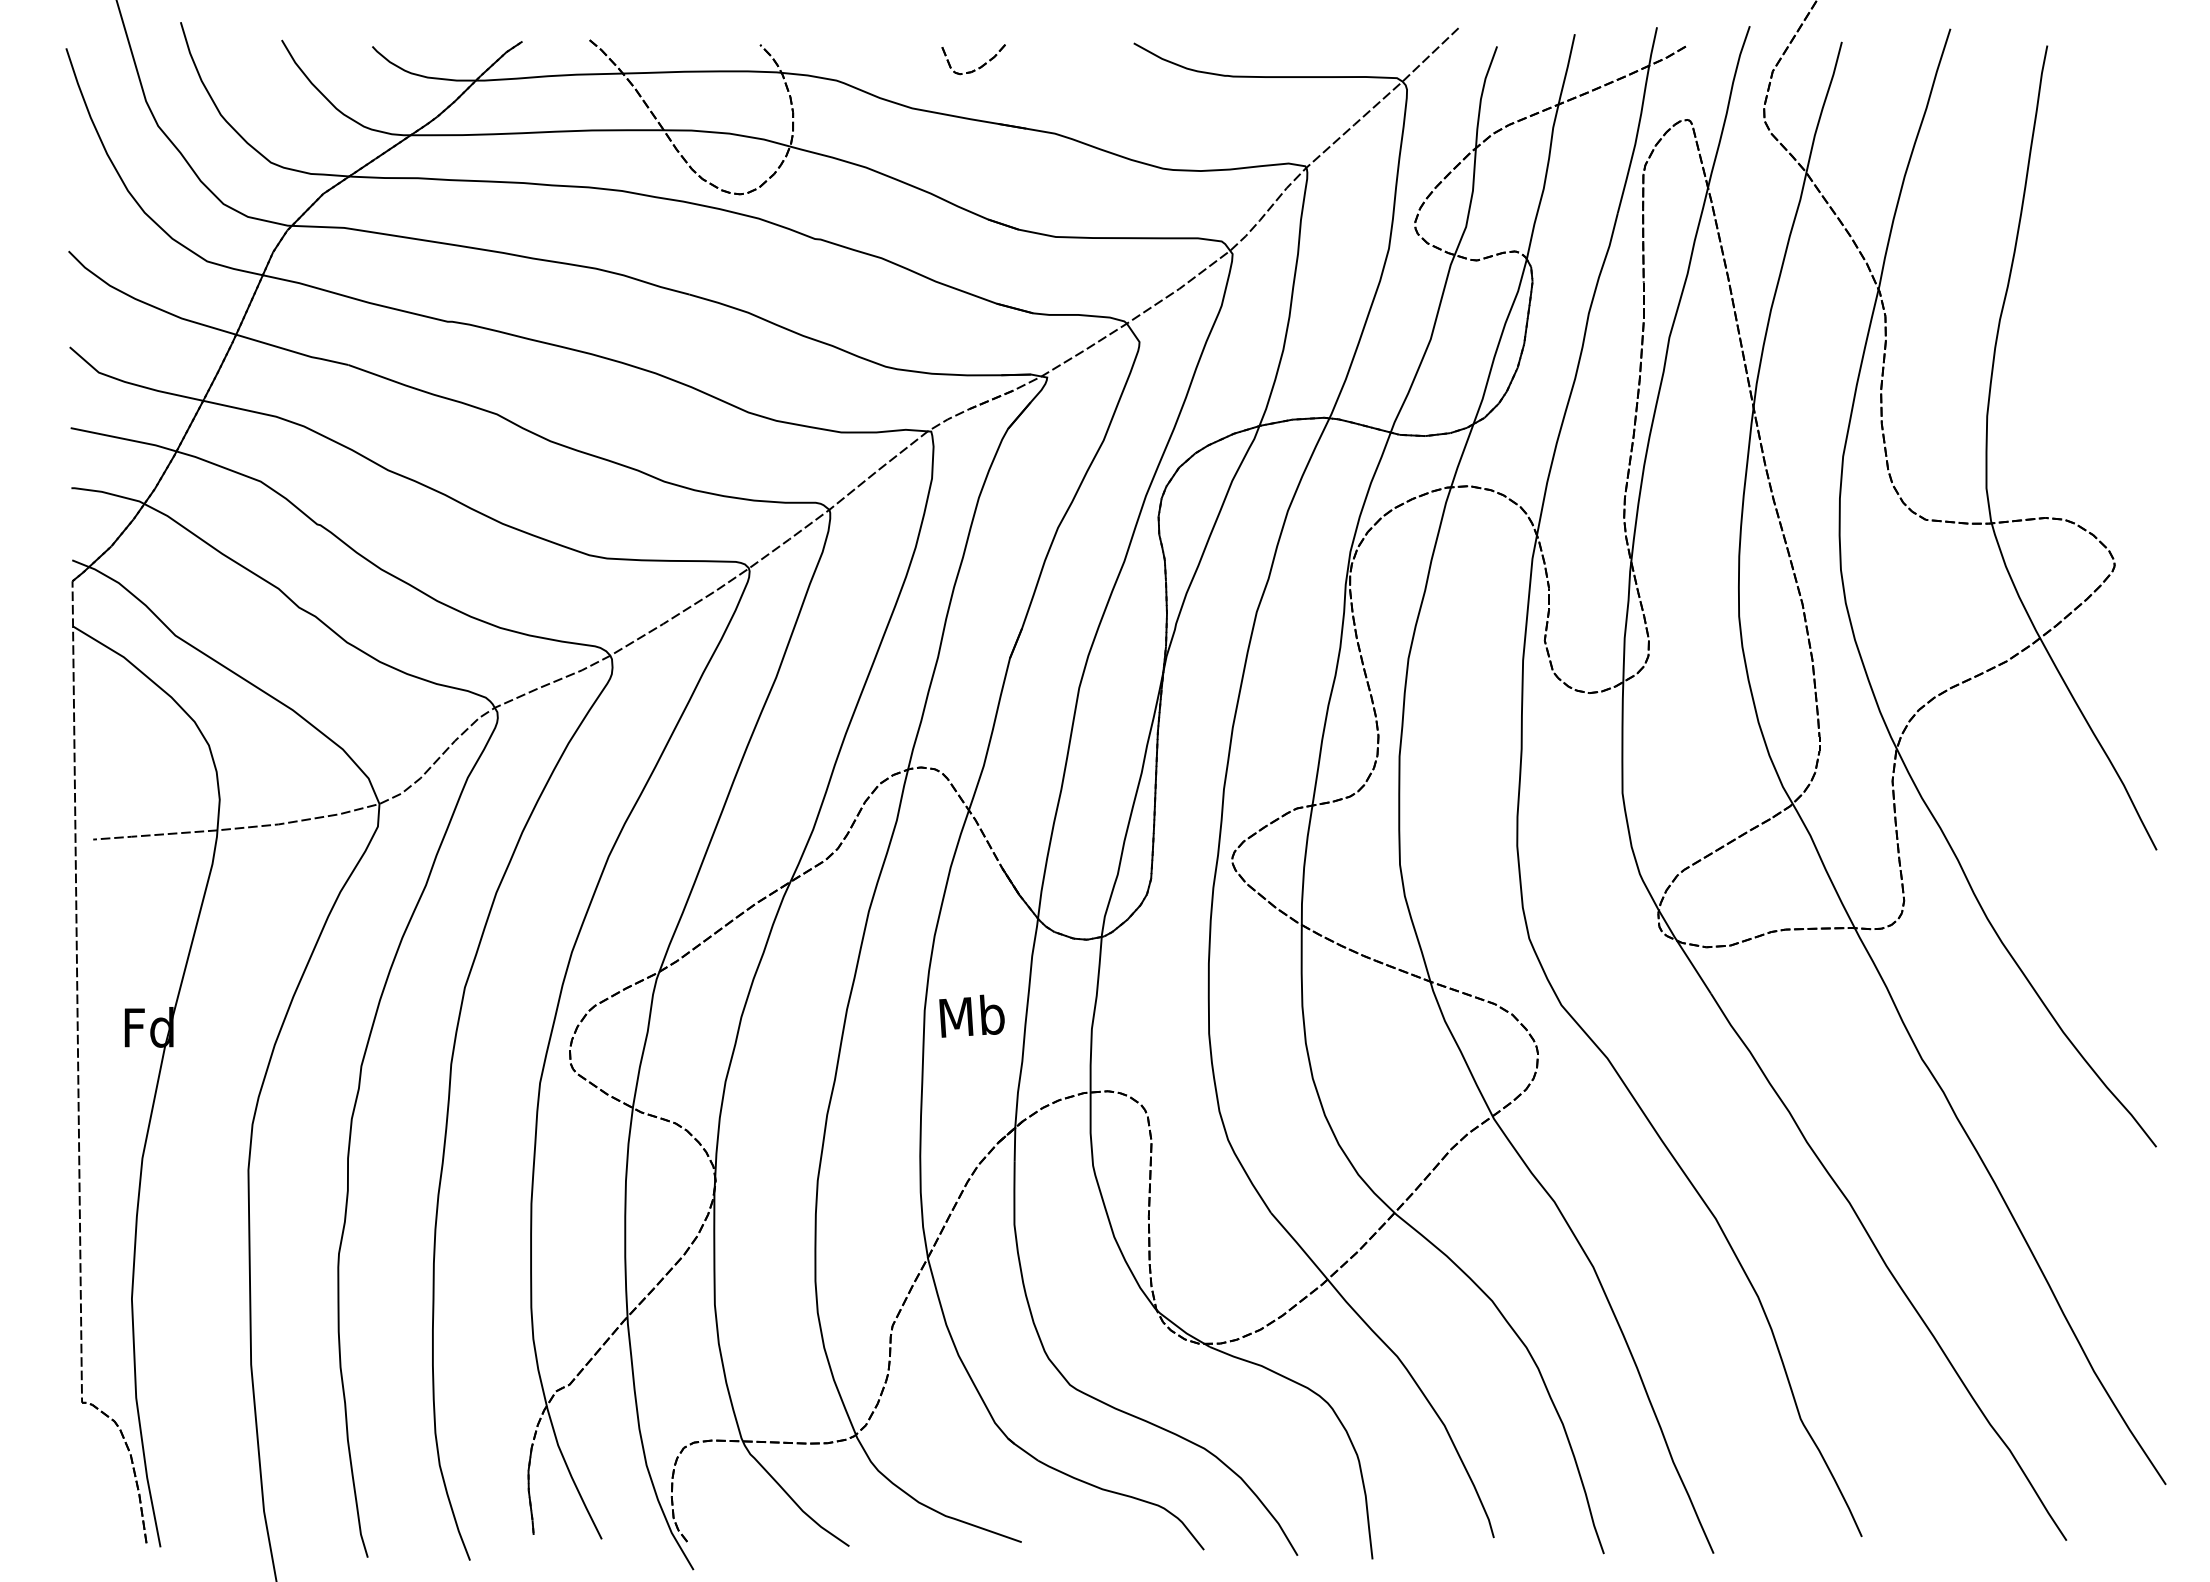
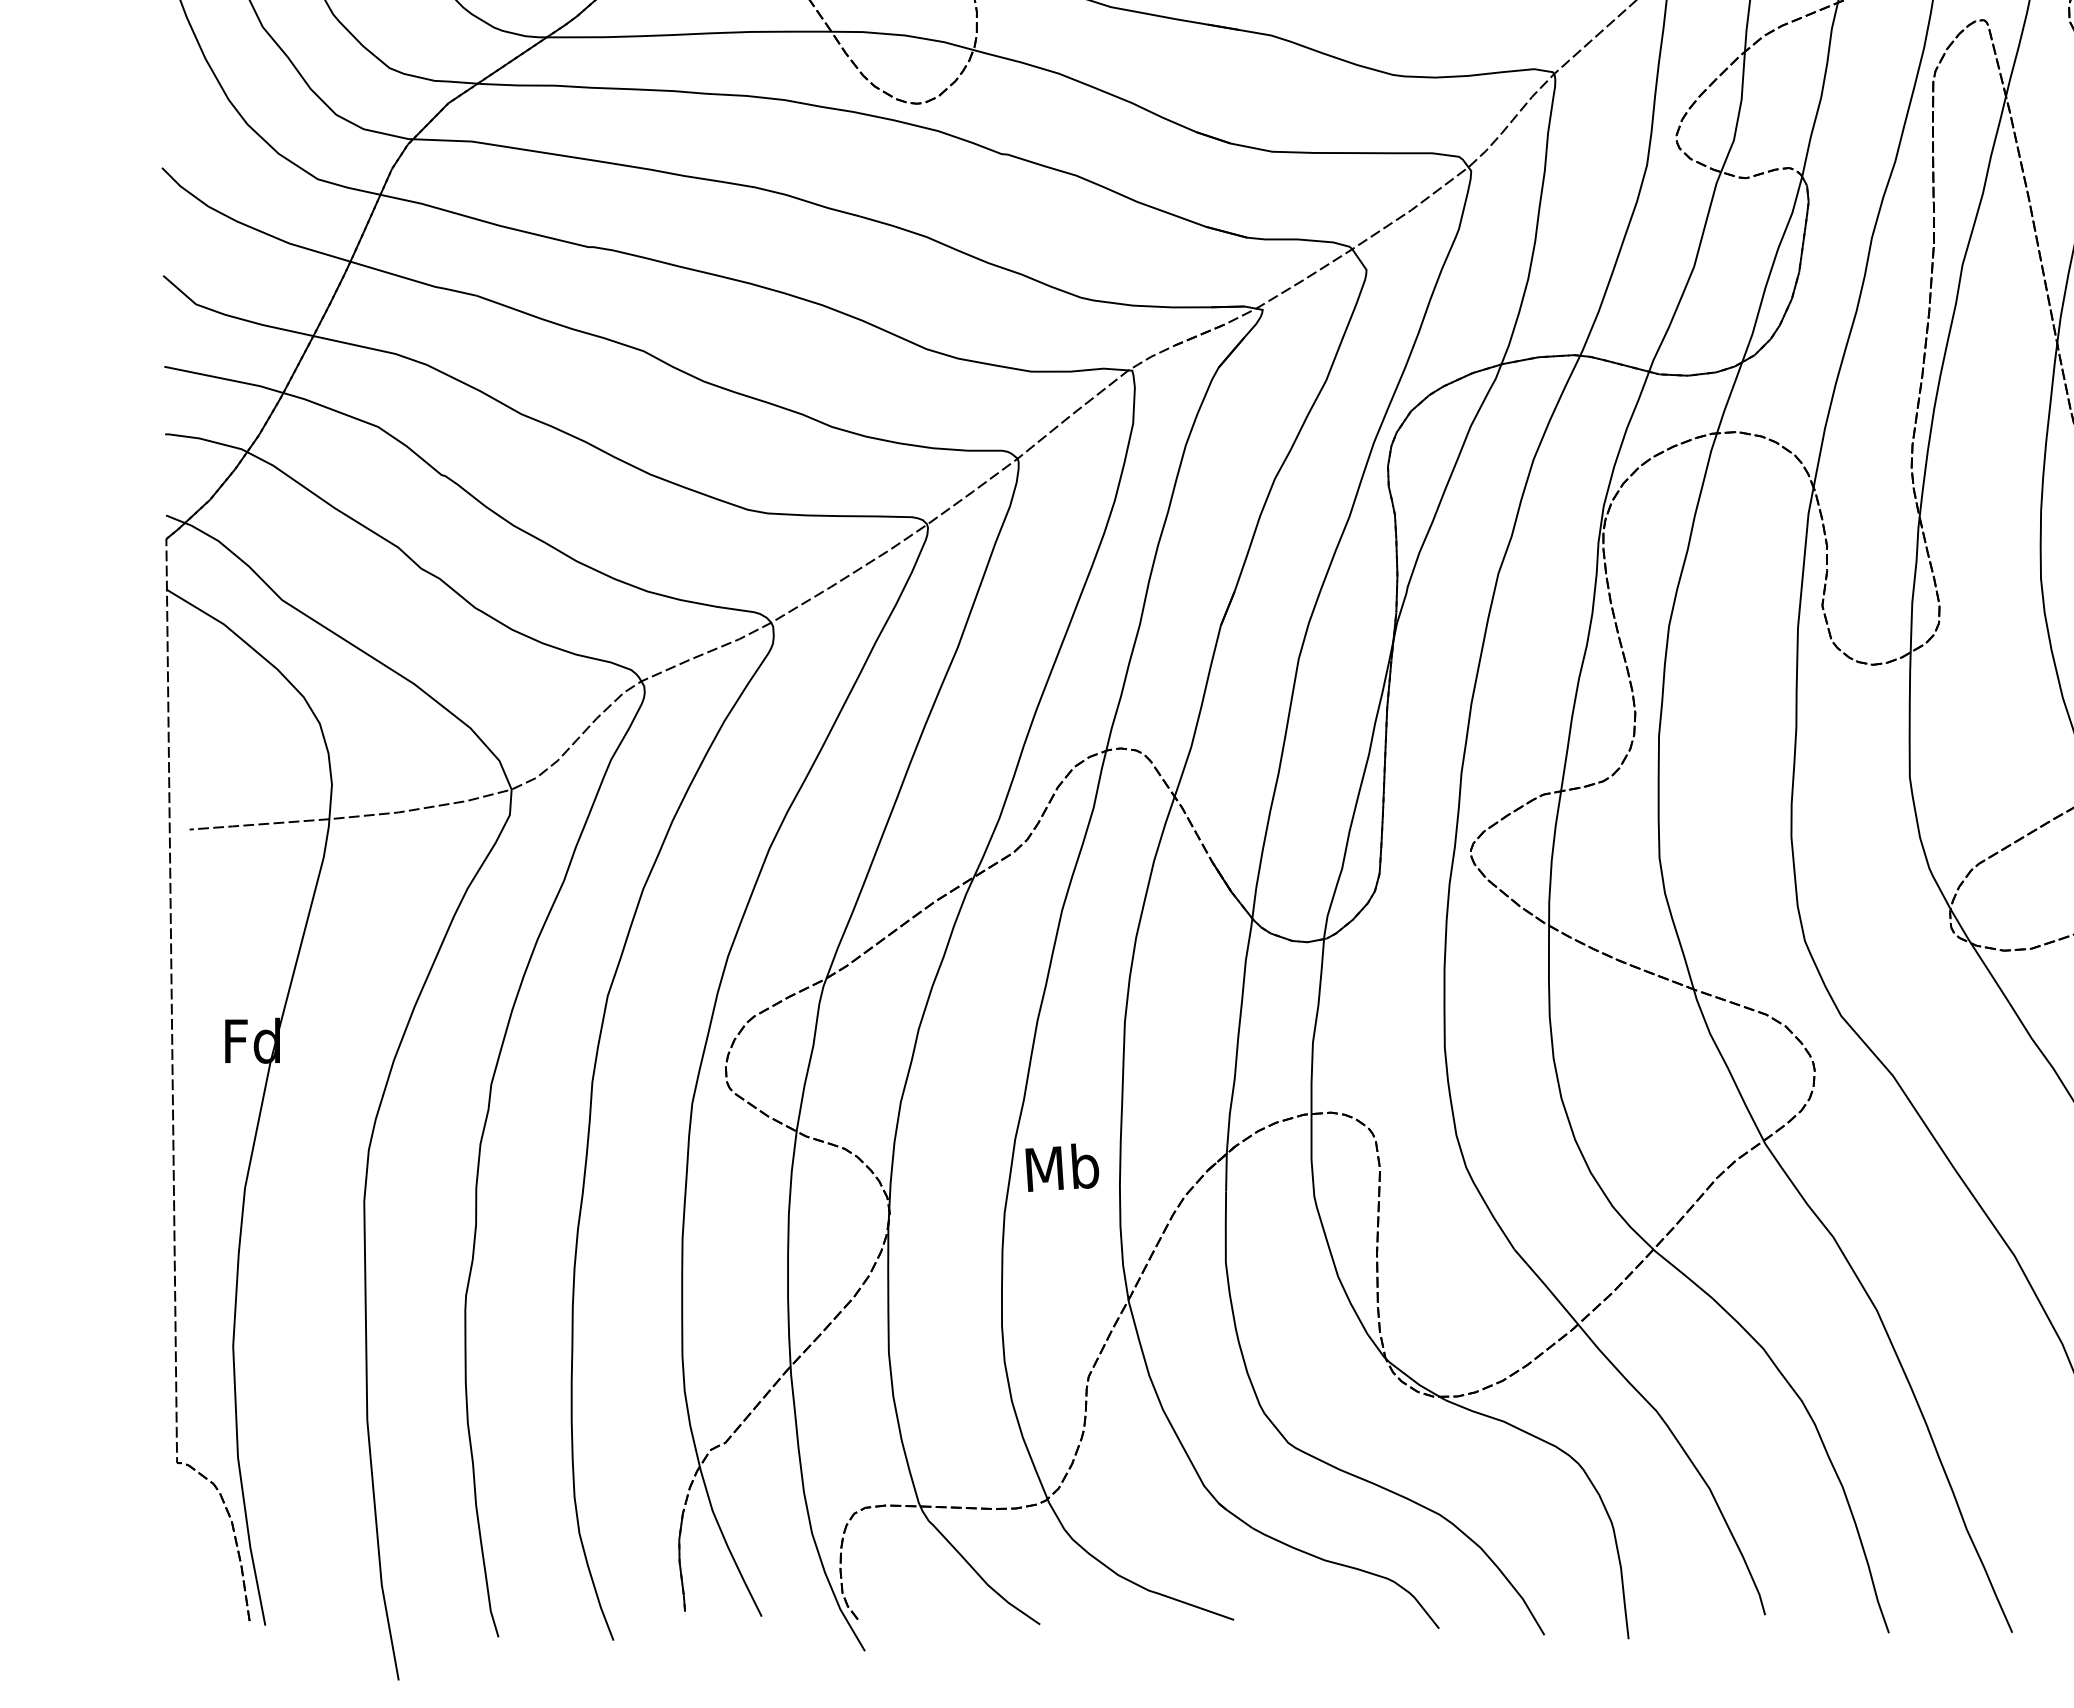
text: (971, 1015) -> (1061, 1166), moved

